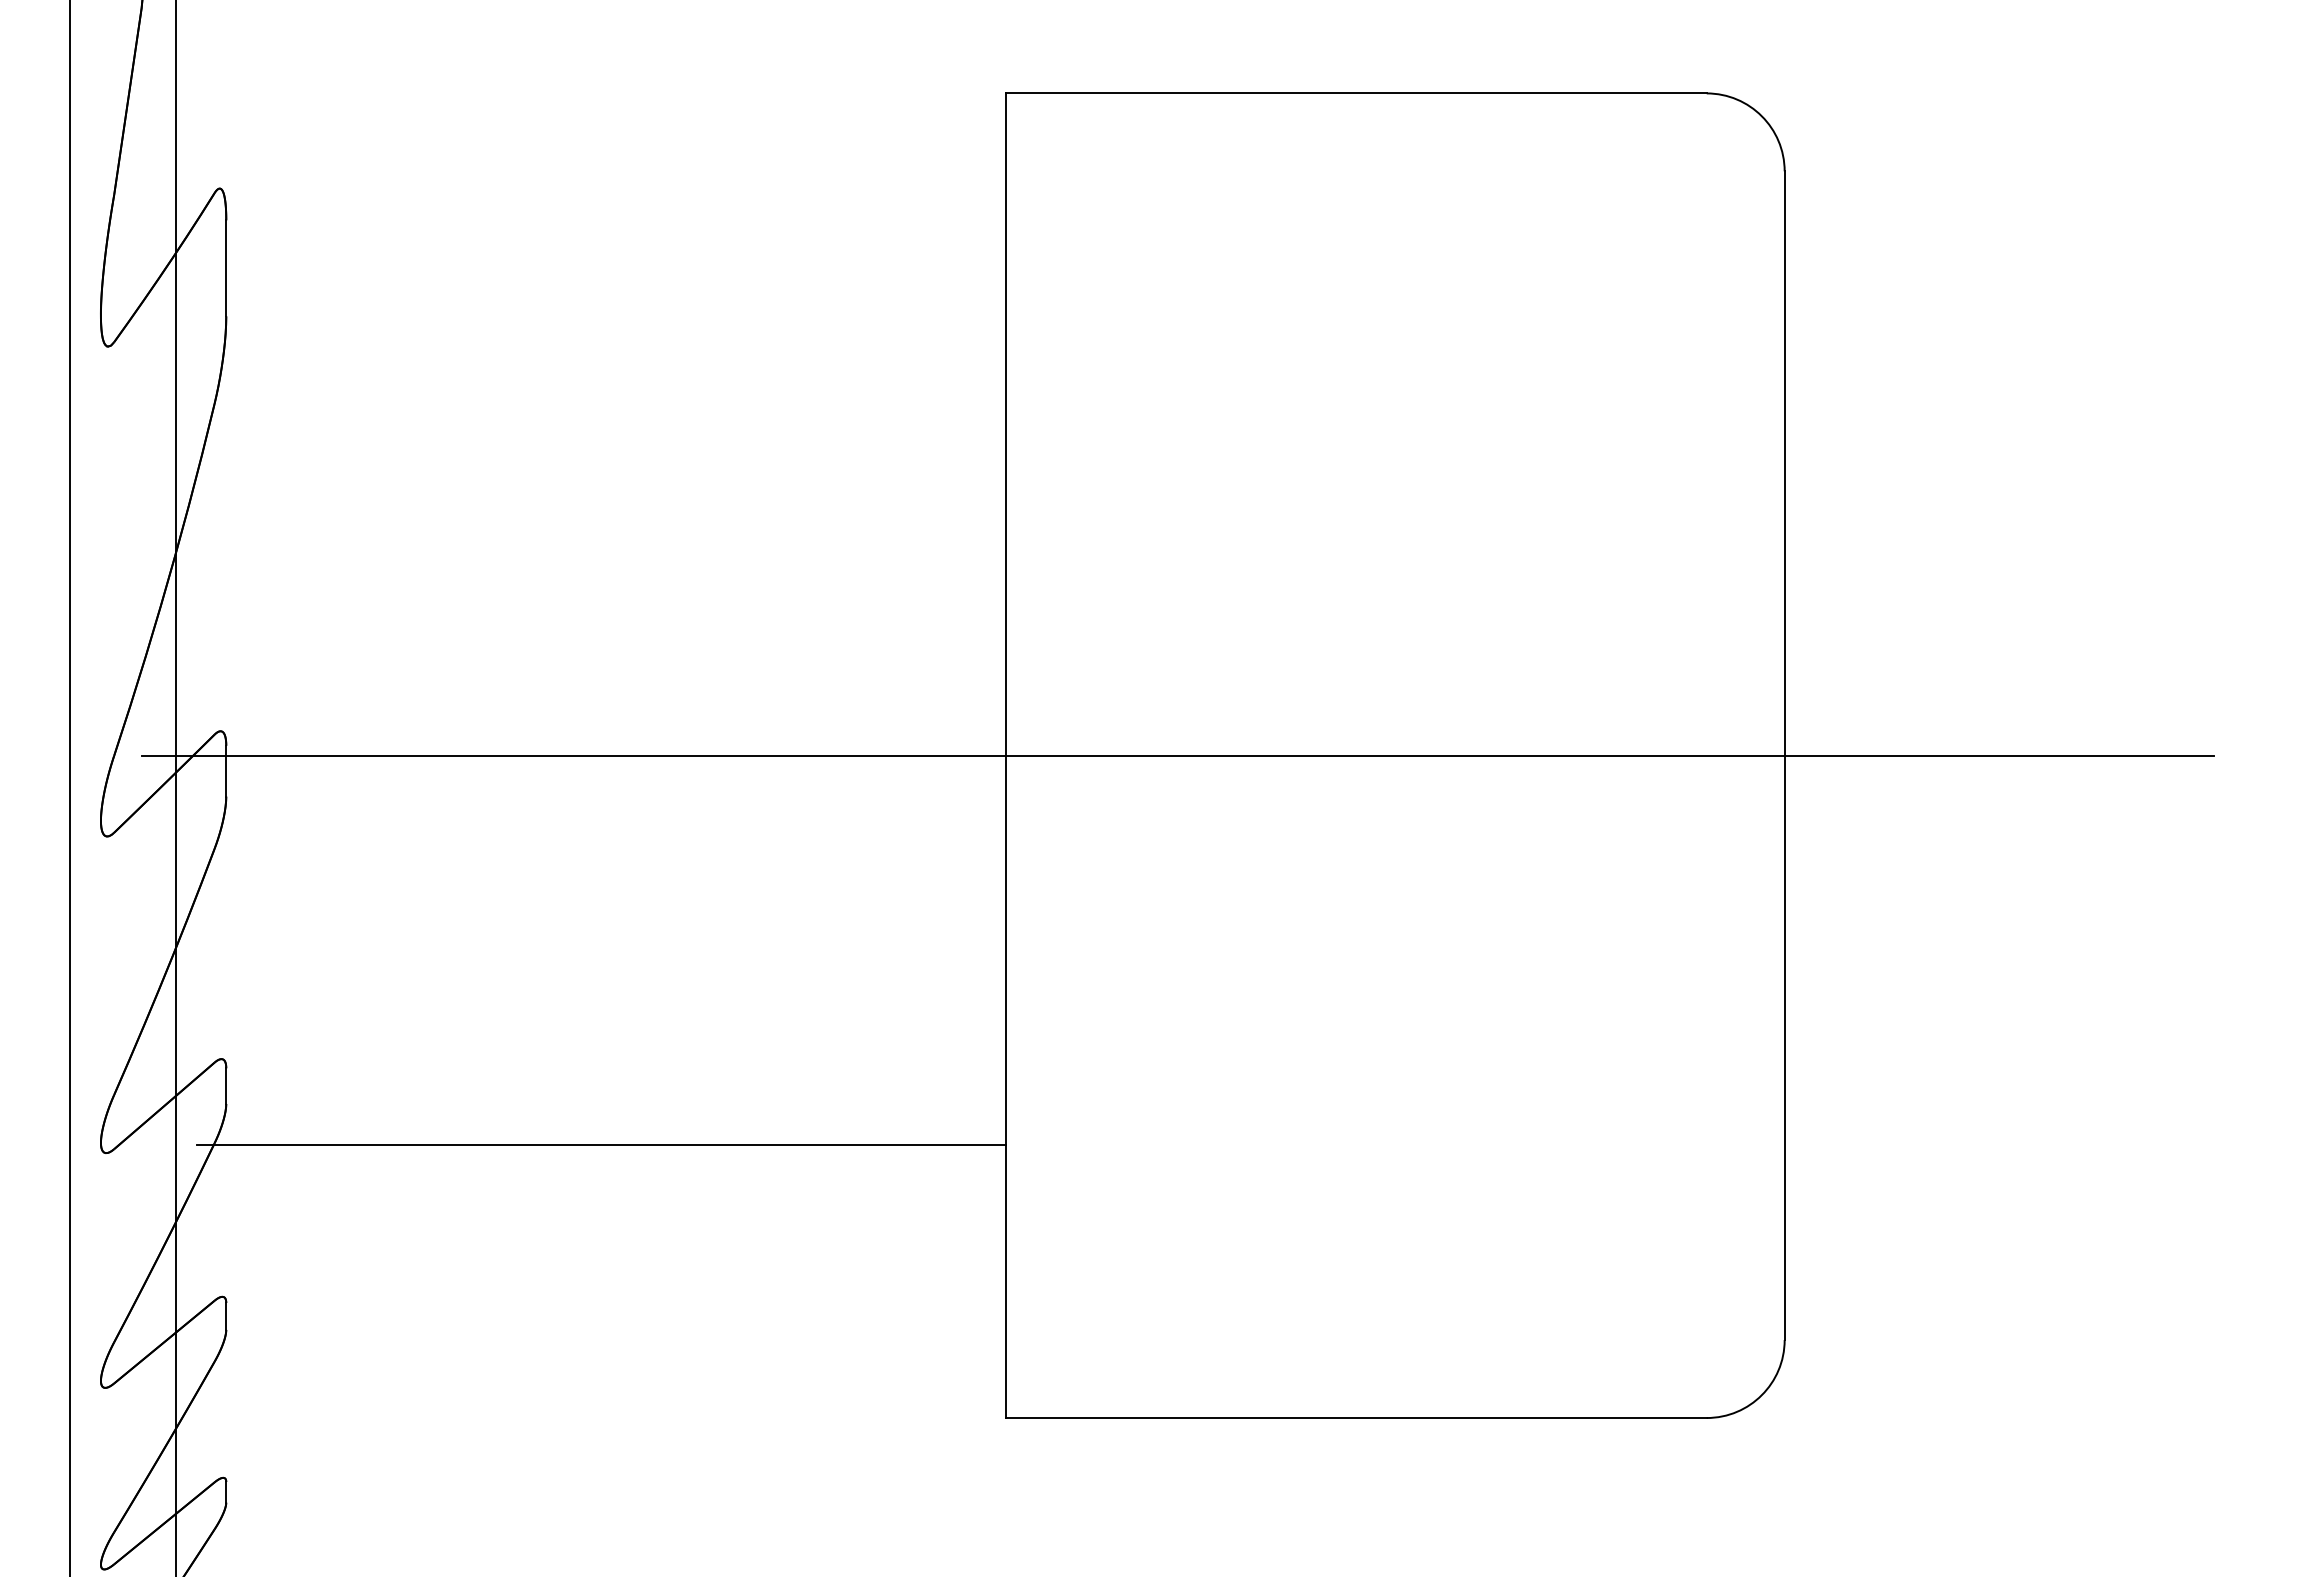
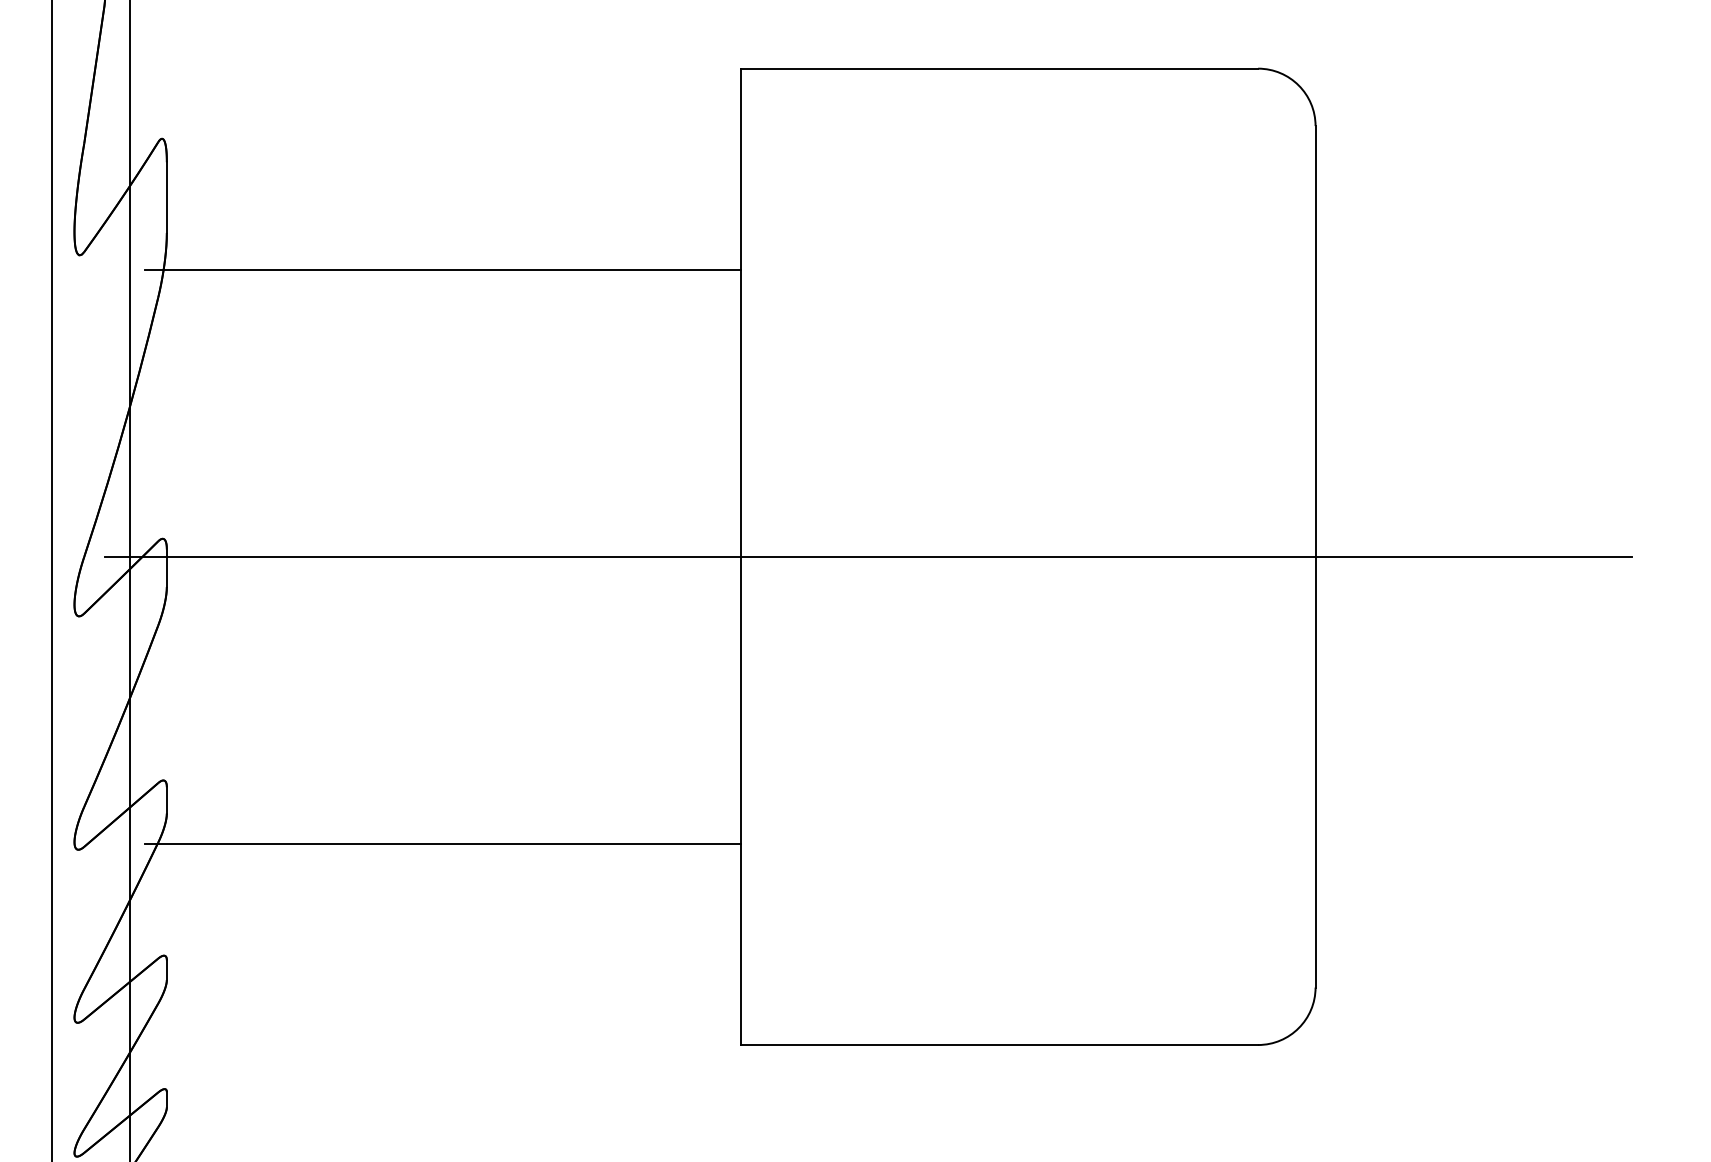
line: (600, 366) -> (442, 269), added

